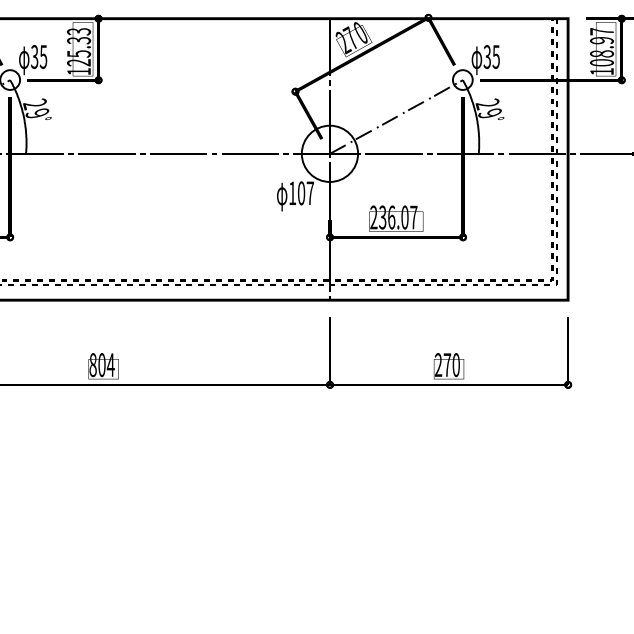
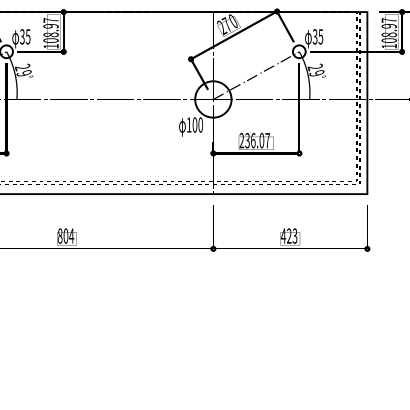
text: (78, 47) -> (50, 30), 125.33 -> 108.97
text: (310, 192) -> (200, 124), 107 -> 100
text: (447, 364) -> (289, 235), 270 -> 423

